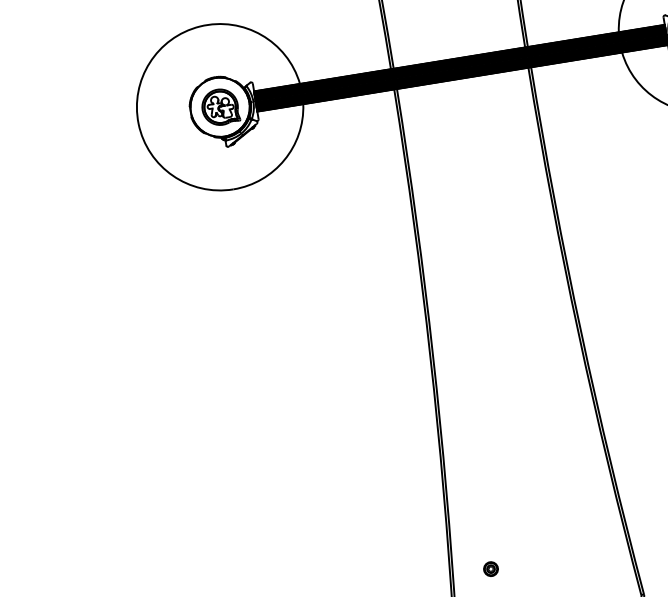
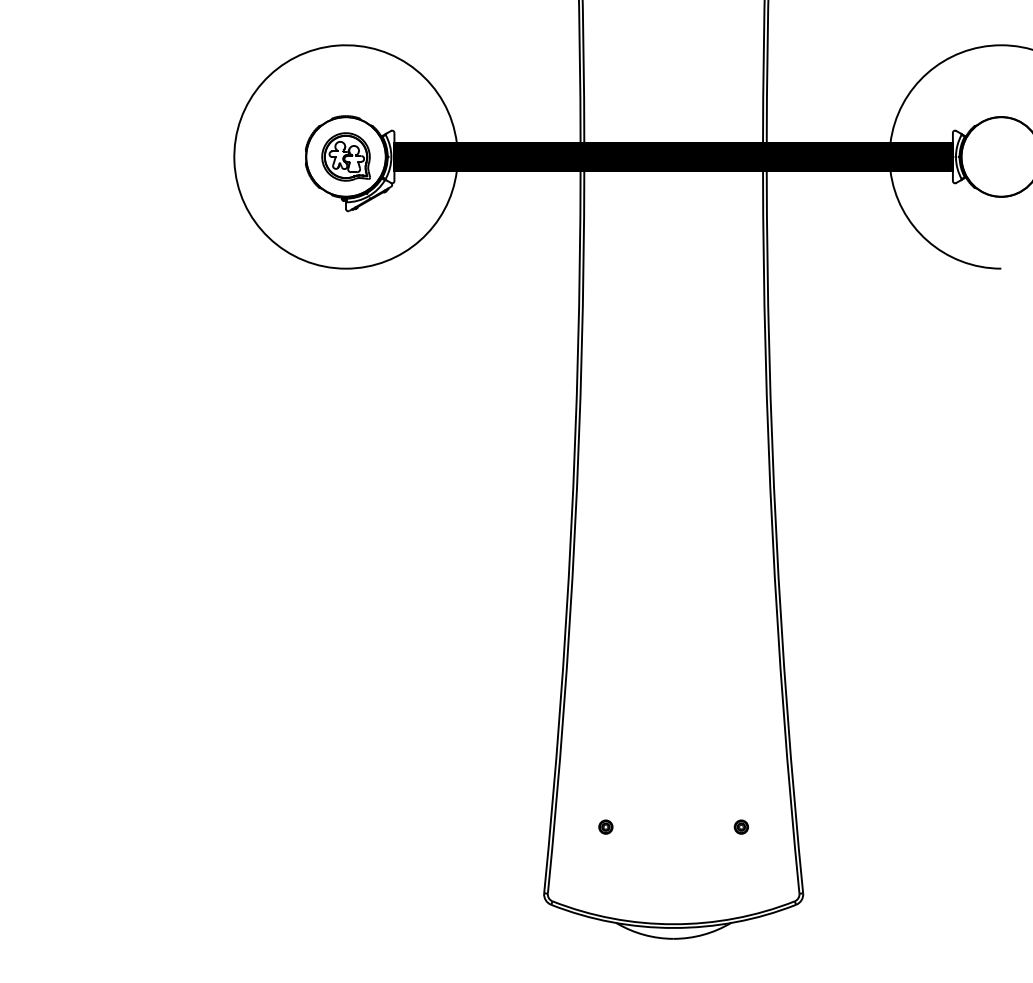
part: (589, 552) -> (740, 826), added
part: (490, 568) -> (605, 826), size x0.71

